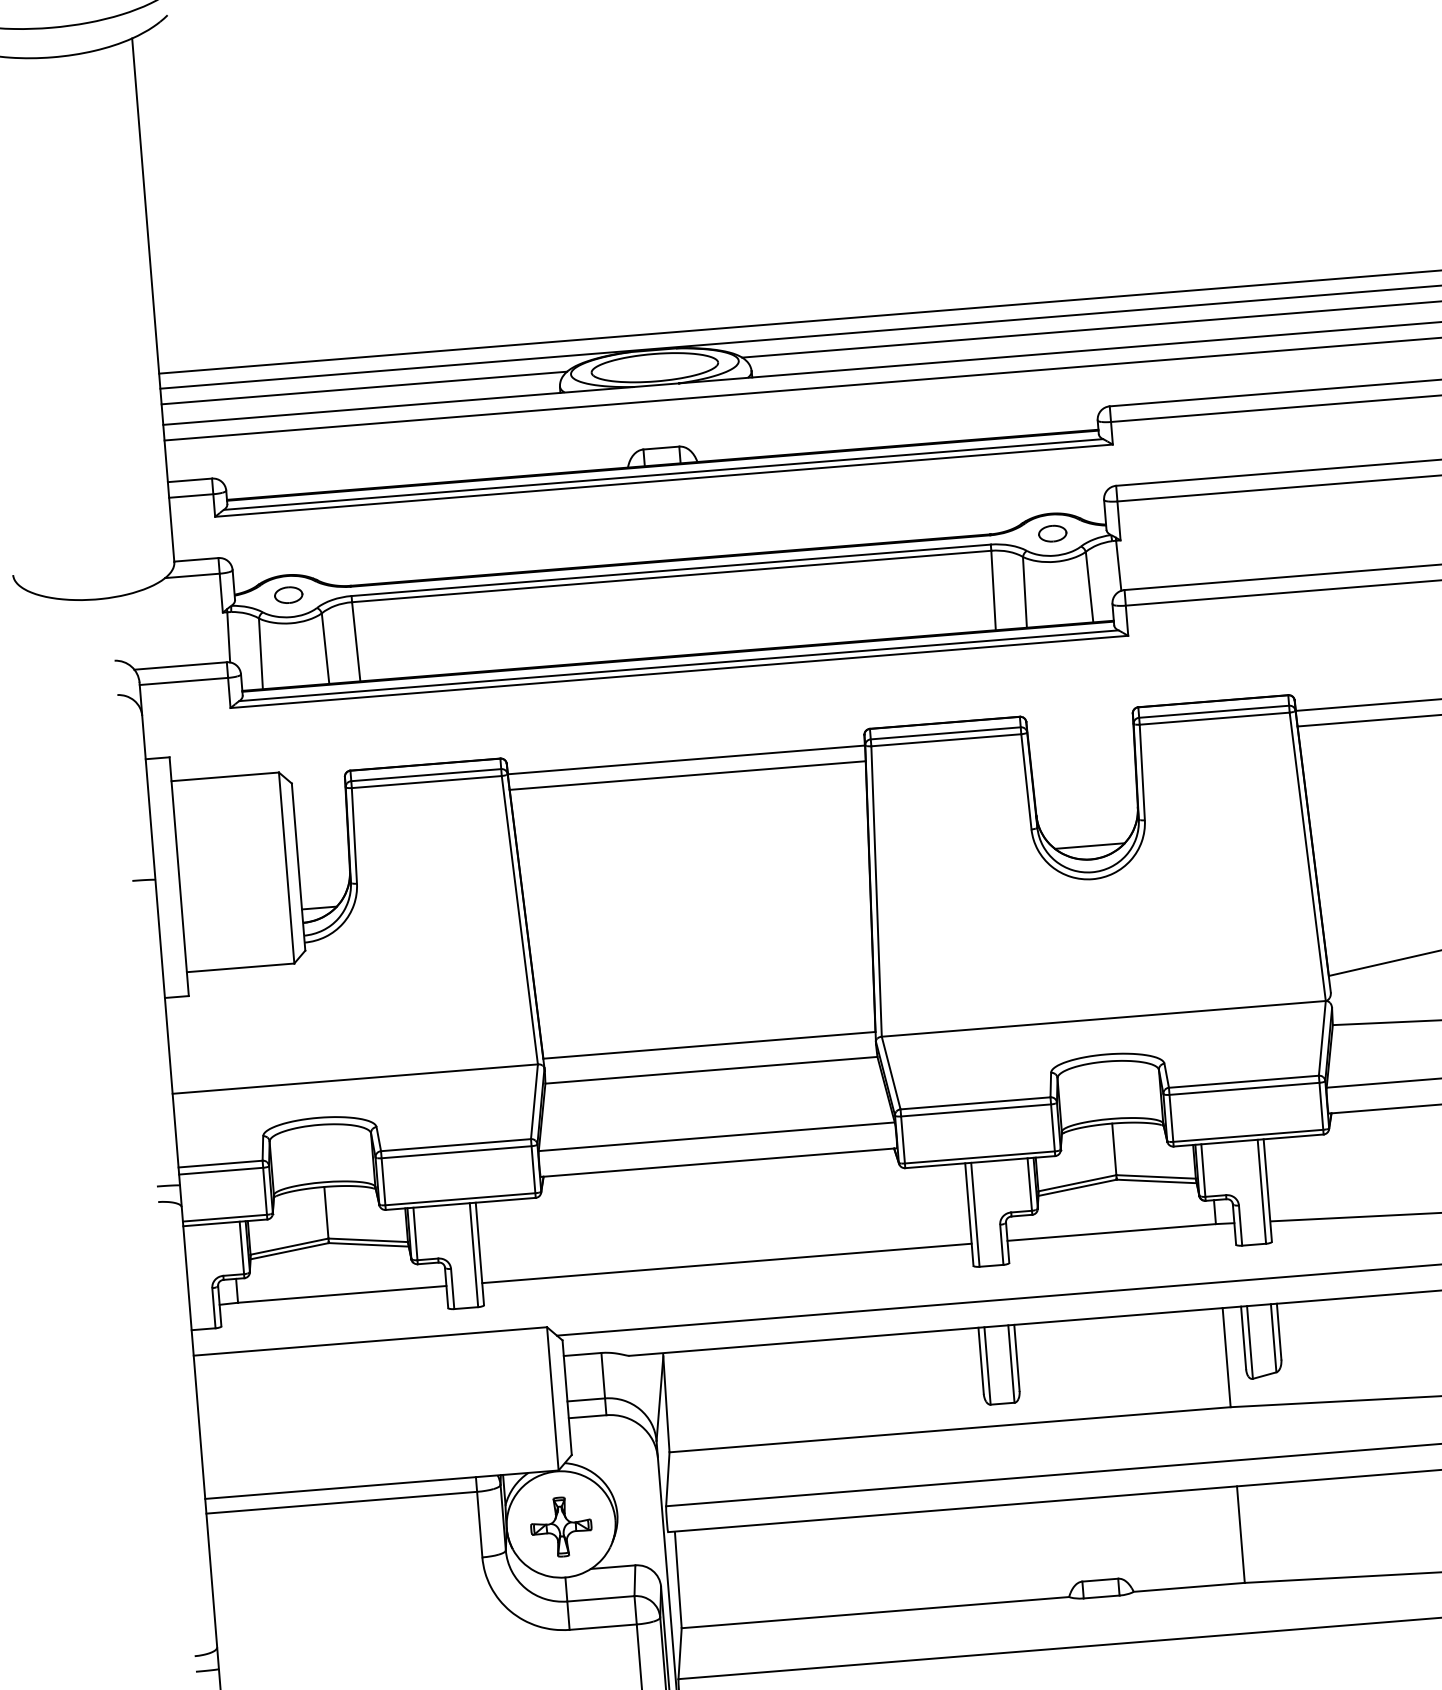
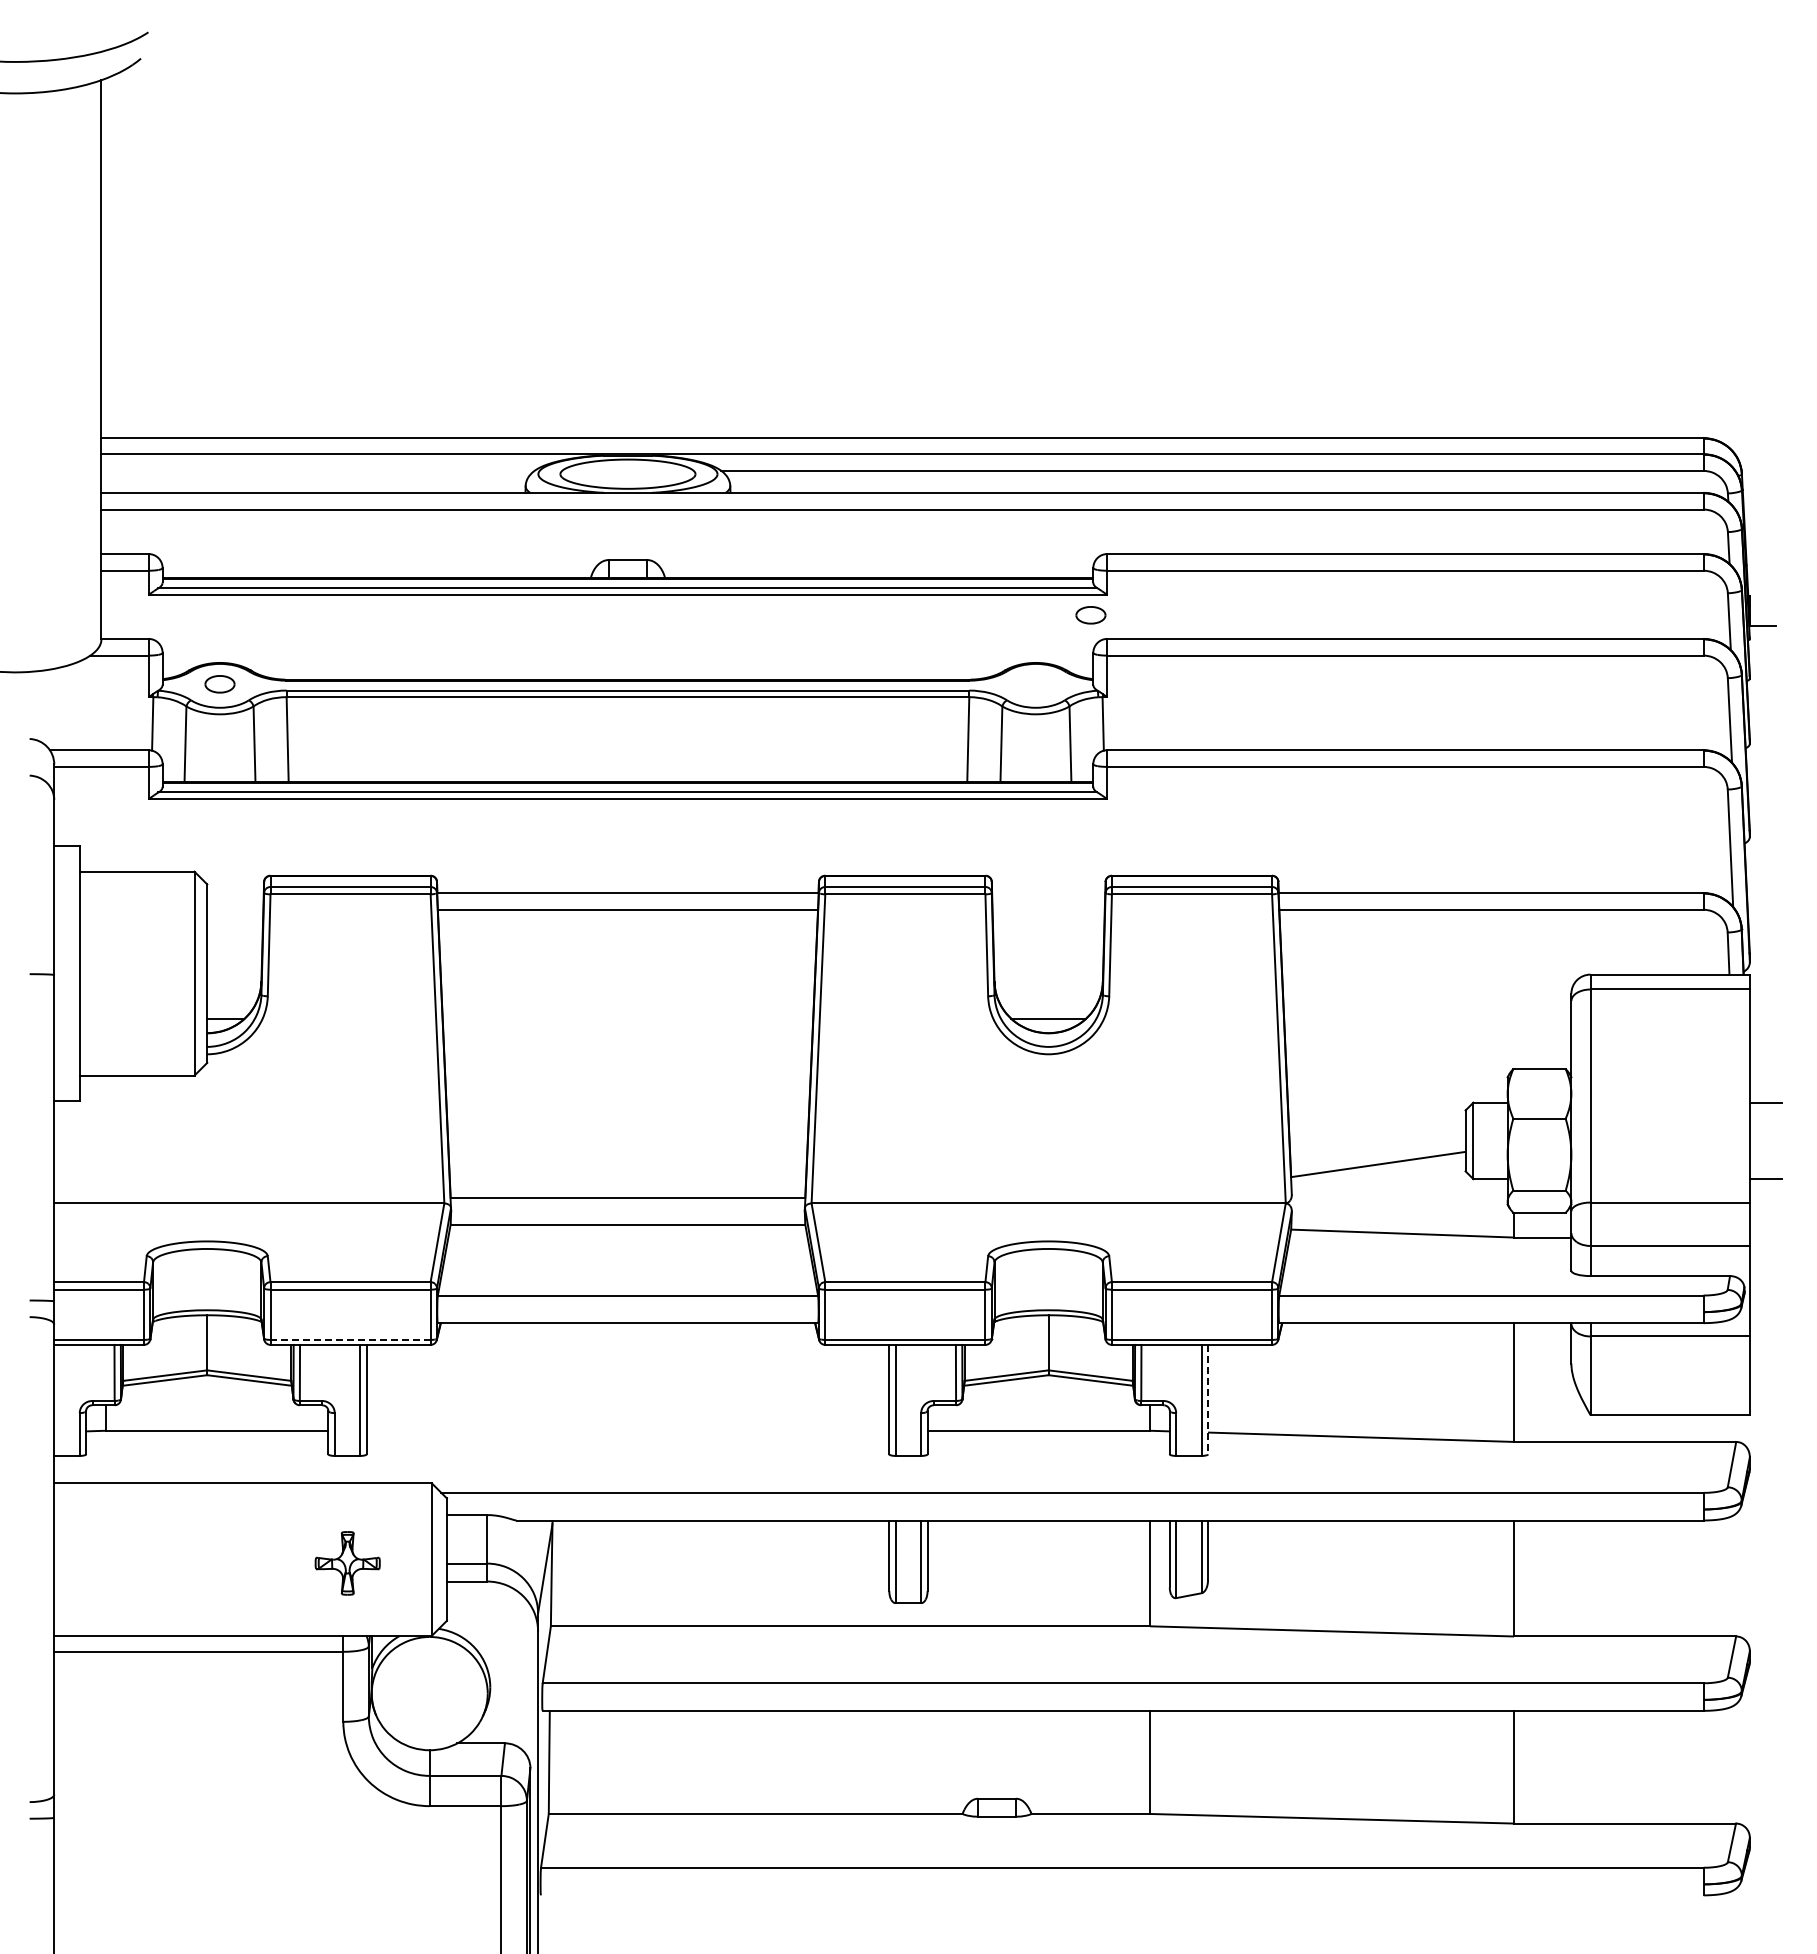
line: (363, 387) -> (317, 470), removed
part: (1052, 533) -> (1090, 615), moved
line: (1268, 1190) -> (1208, 1399), solid -> dashed
line: (460, 1198) -> (350, 1339), solid -> dashed
line: (726, 1263) -> (627, 1430), removed
part: (561, 1527) -> (347, 1563), moved

